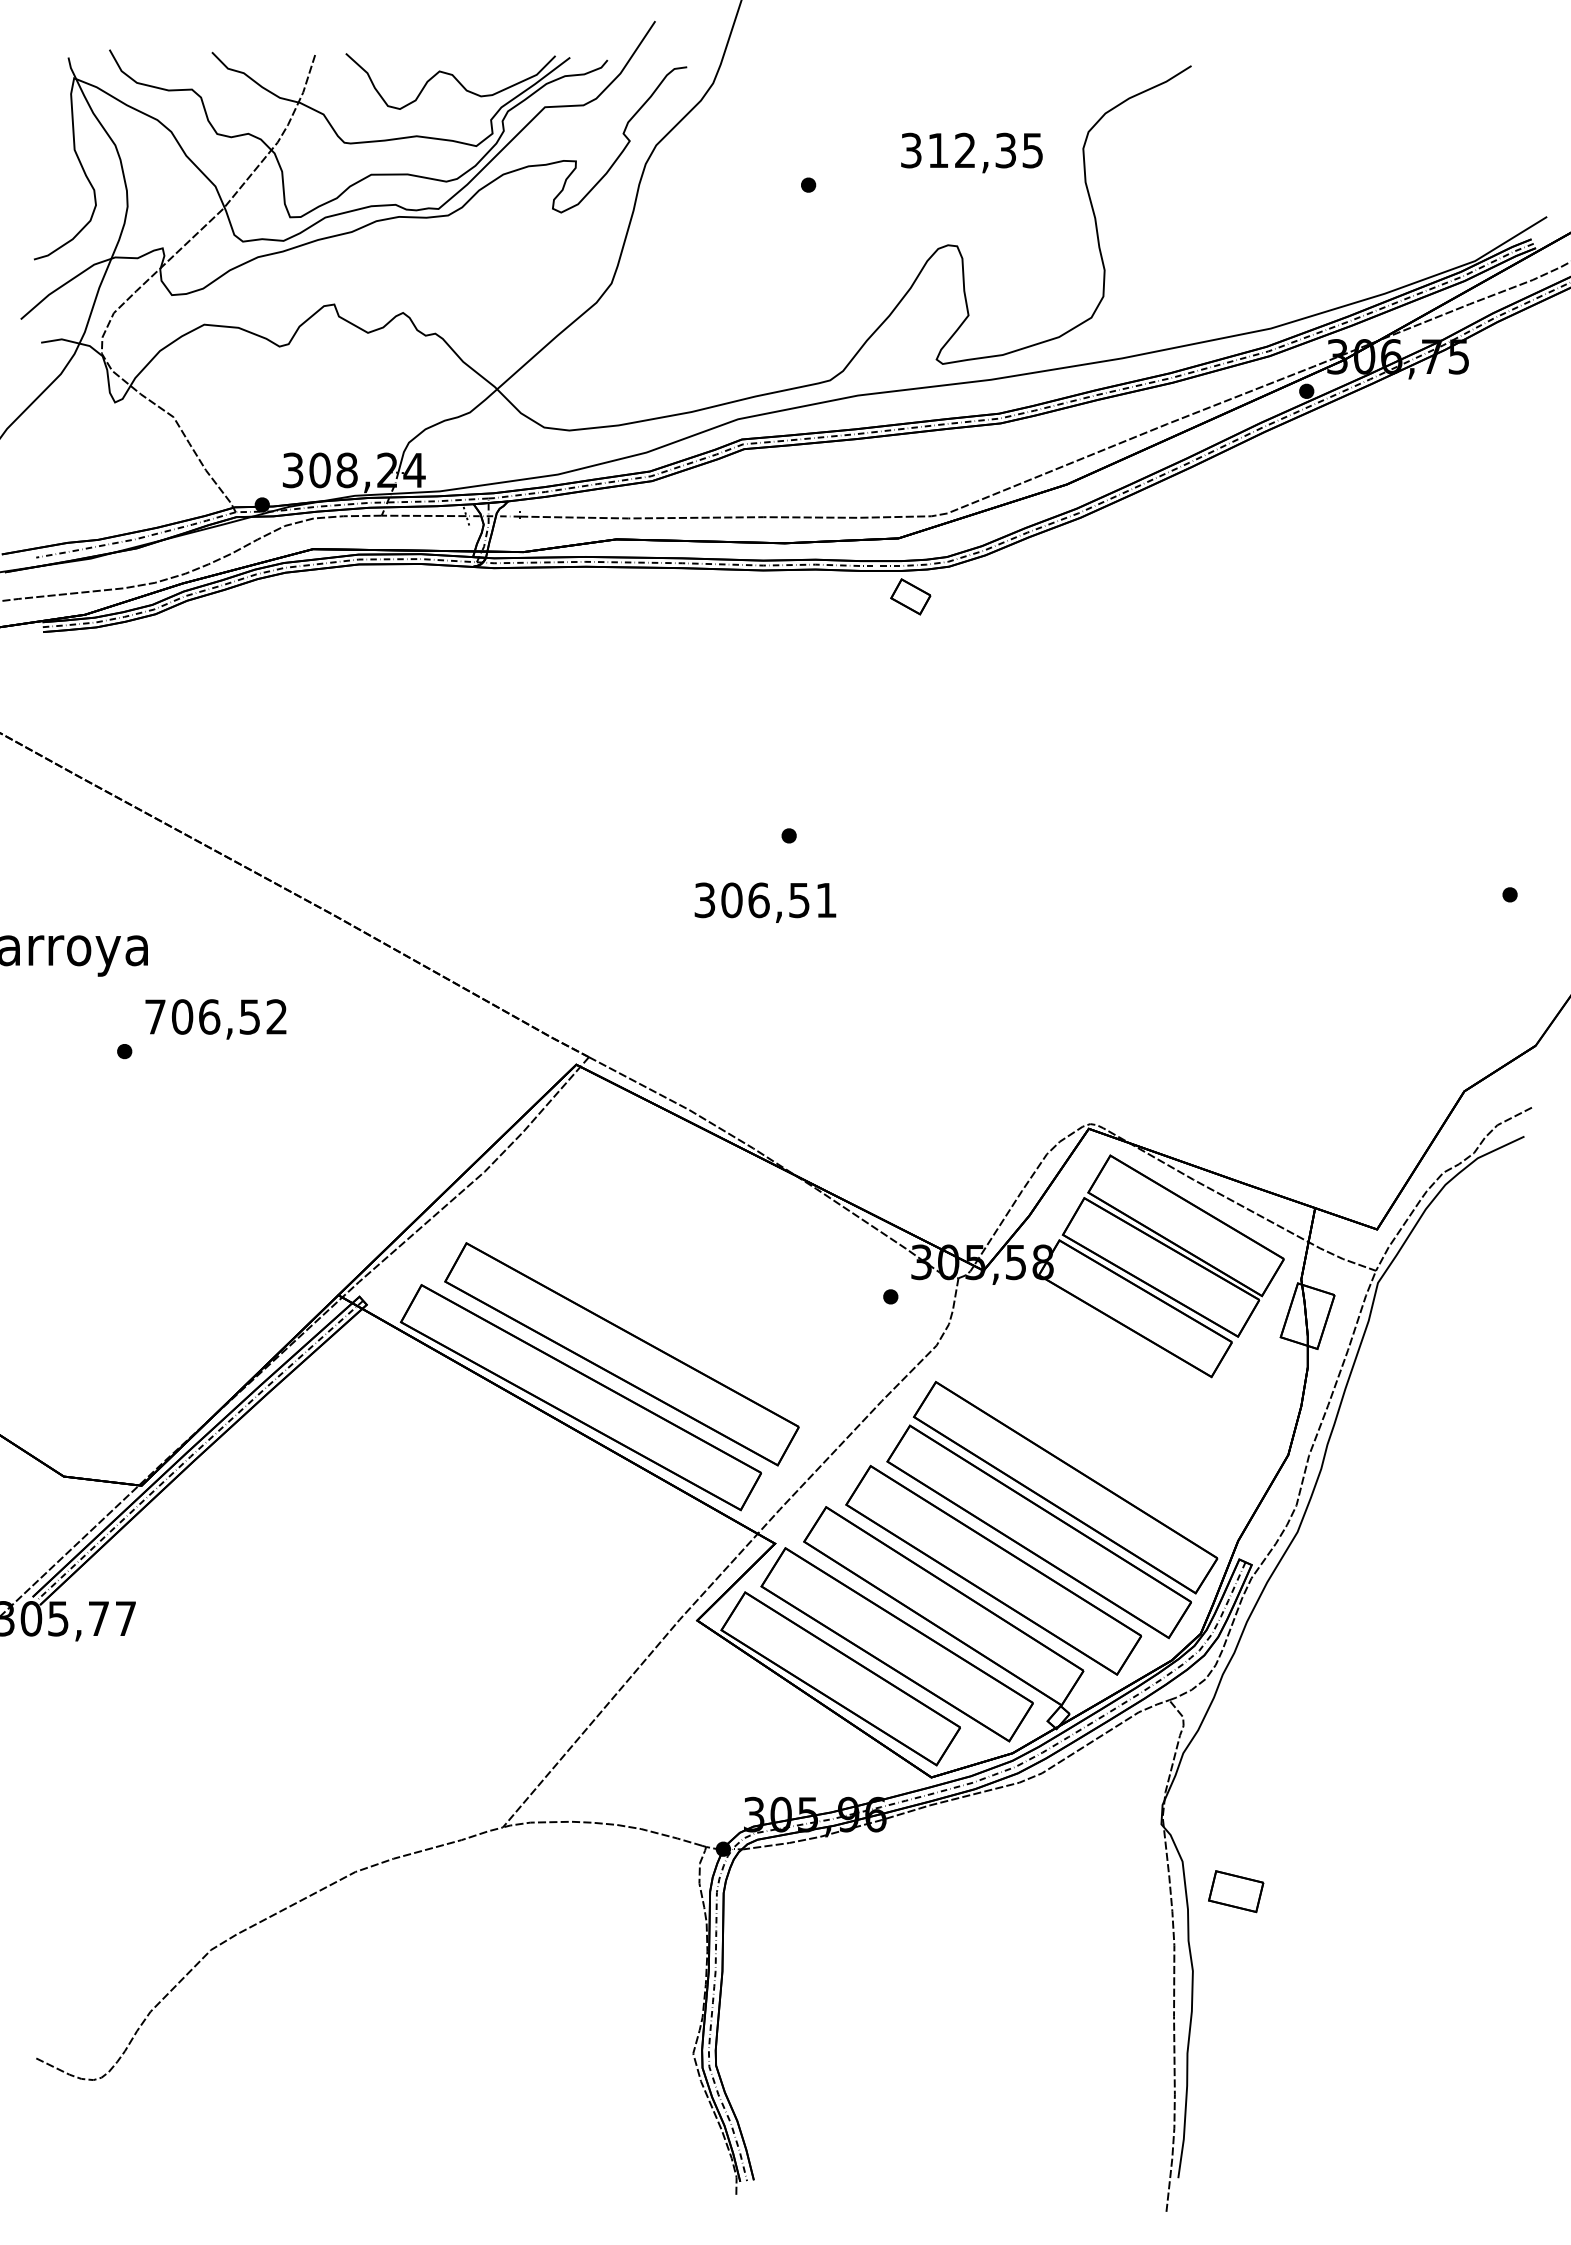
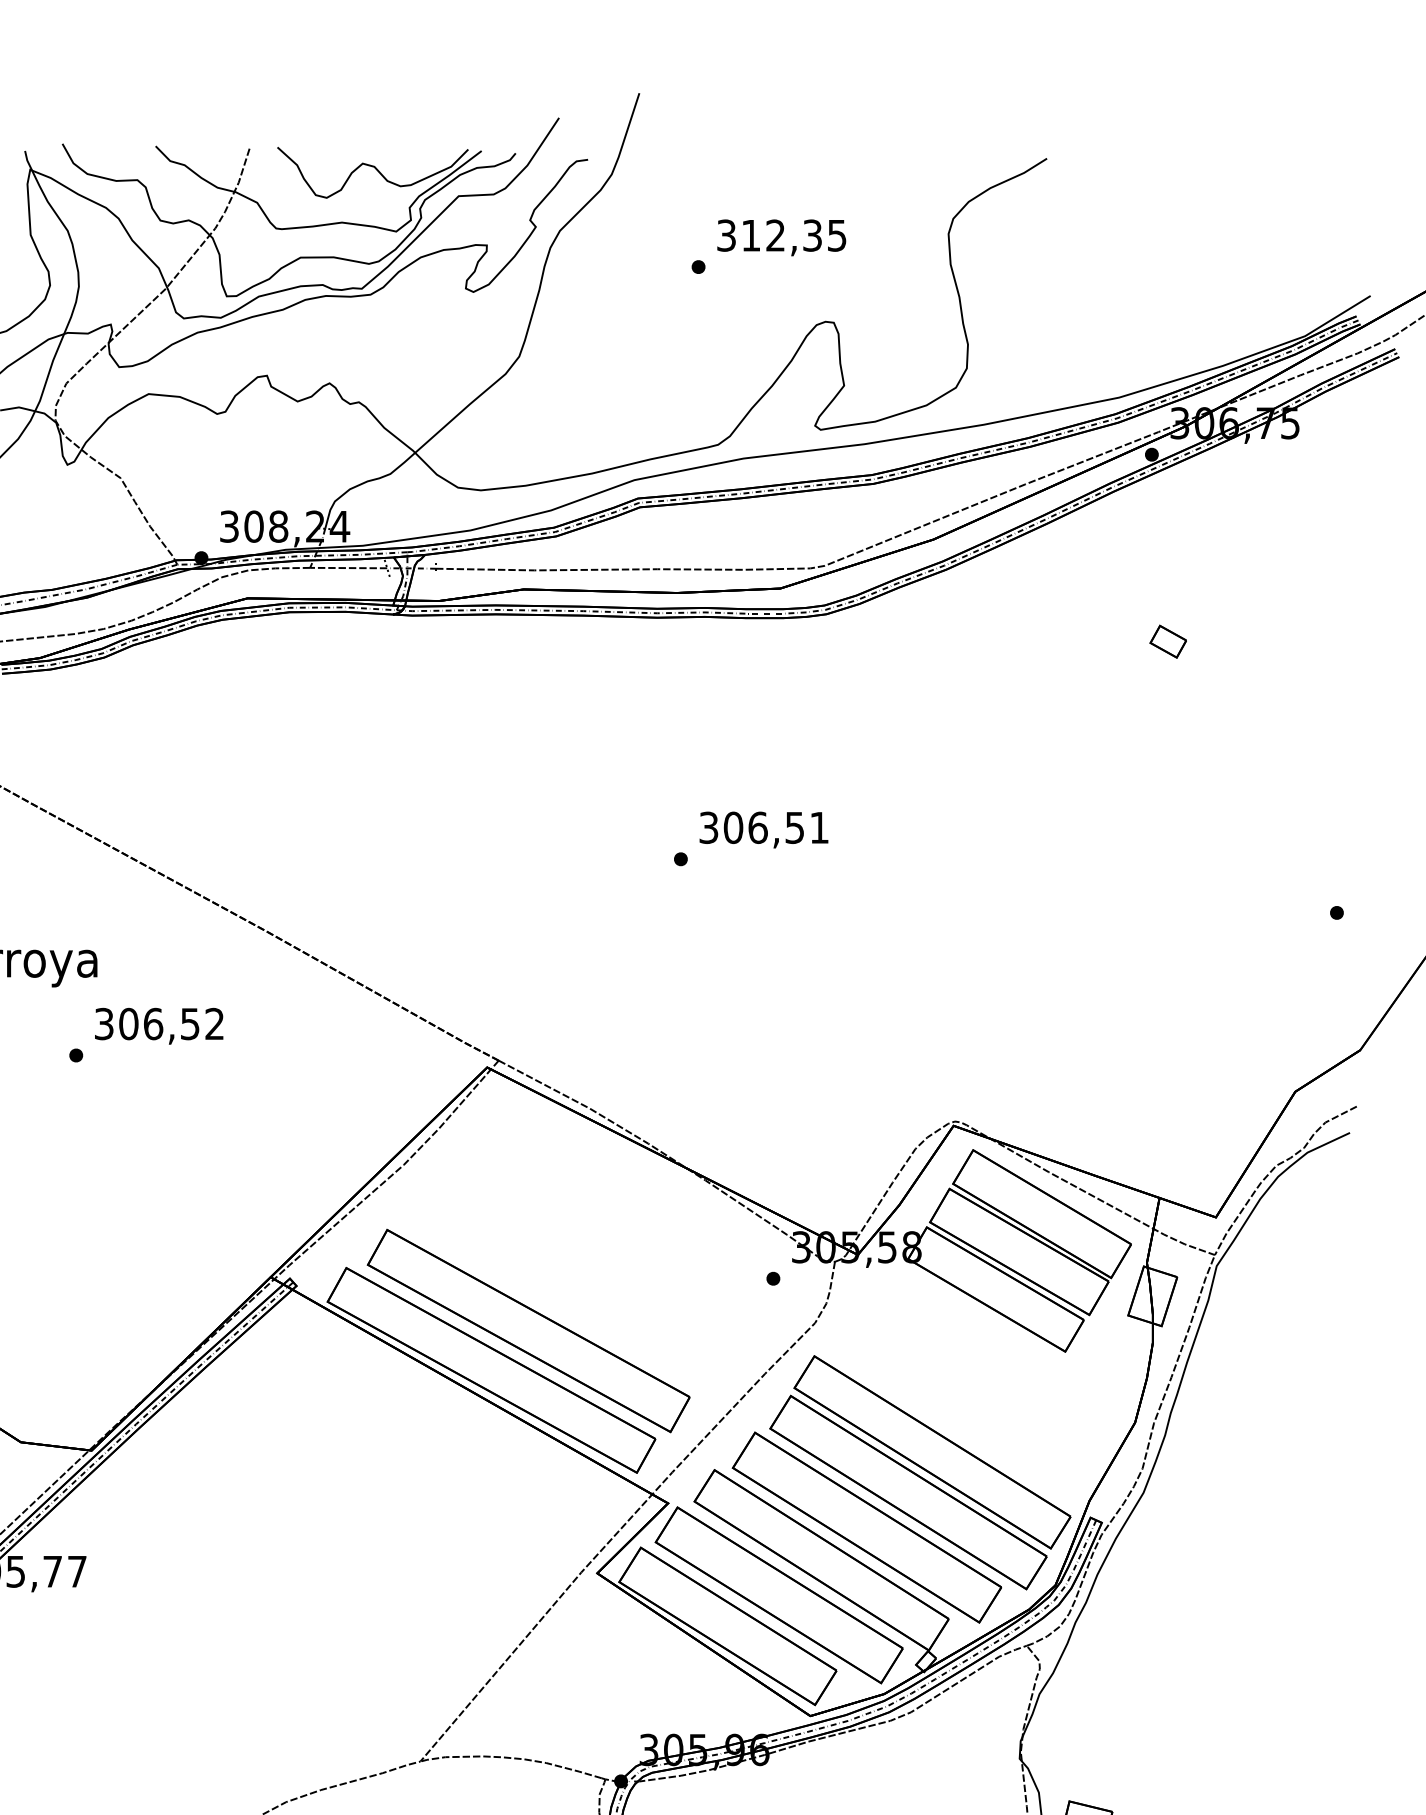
text: (971, 152) -> (781, 237), moved
part: (910, 596) -> (1168, 641), moved
text: (765, 902) -> (764, 829), moved
text: (155, 1016) -> (104, 1023), 706,52 -> 306,52

